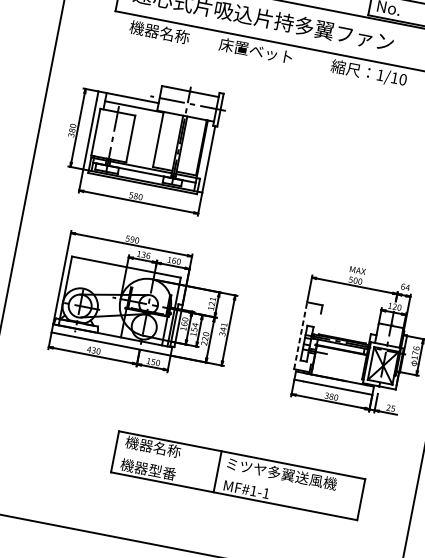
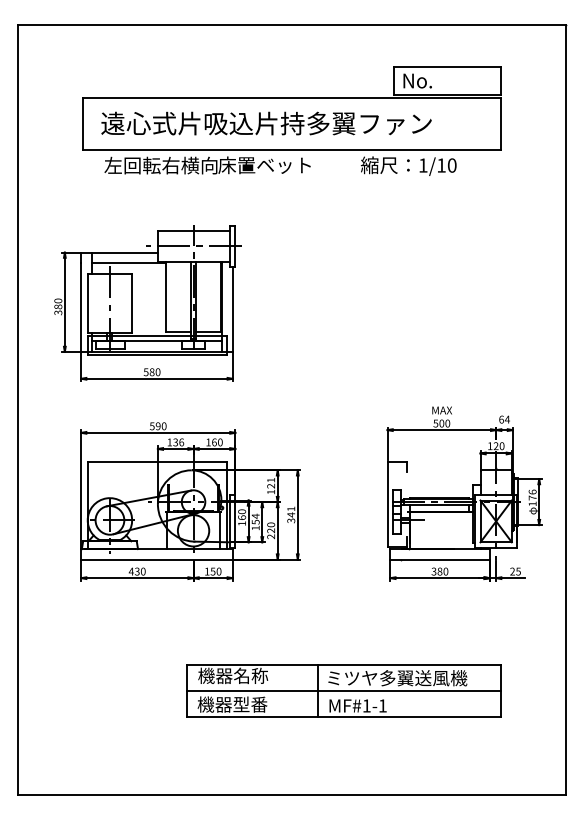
text: (174, 35) -> (160, 165), 機器名称 -> 左回転右横向
line: (300, 335) -> (387, 504), dashed -> solid
line: (238, 475) -> (344, 690), added

